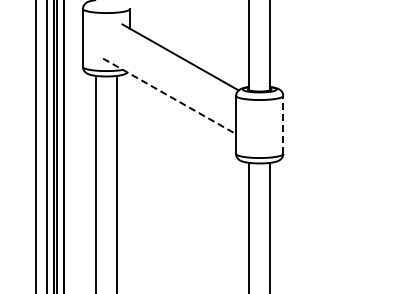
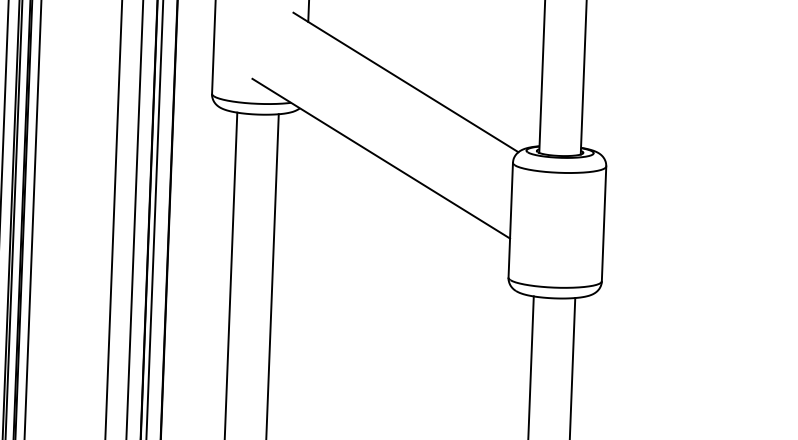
line: (170, 96) -> (382, 159), dashed -> solid
line: (283, 124) -> (604, 223), dashed -> solid

